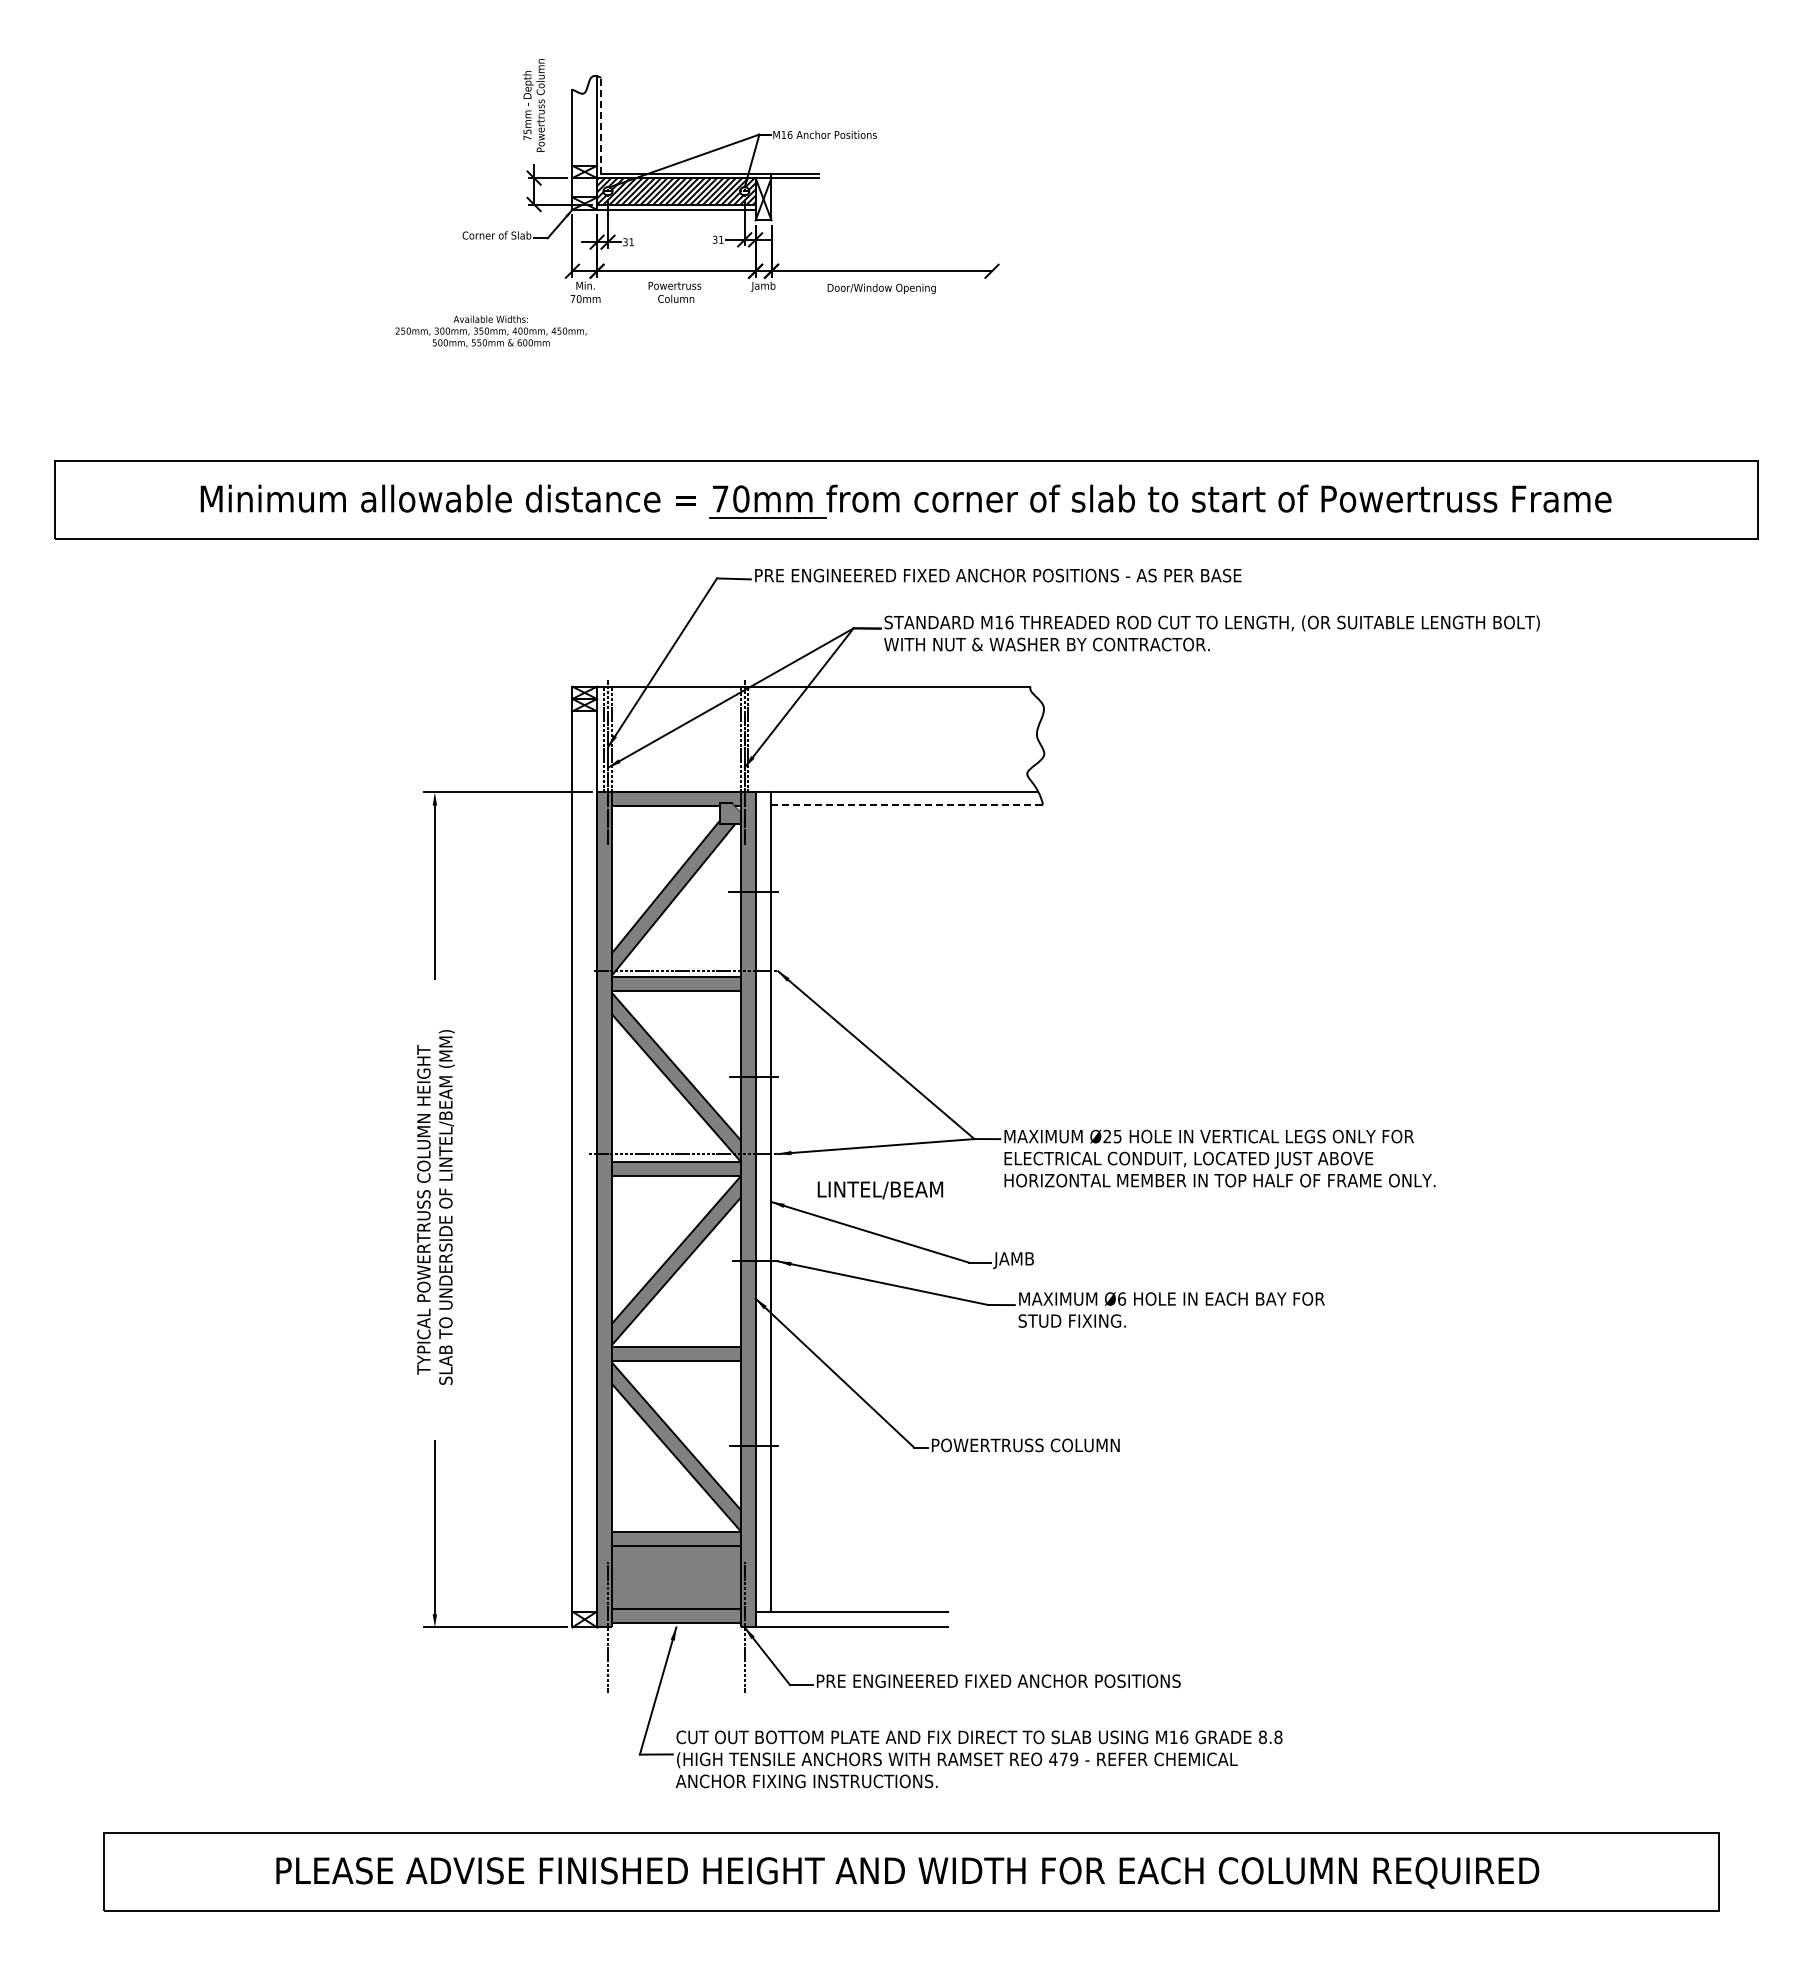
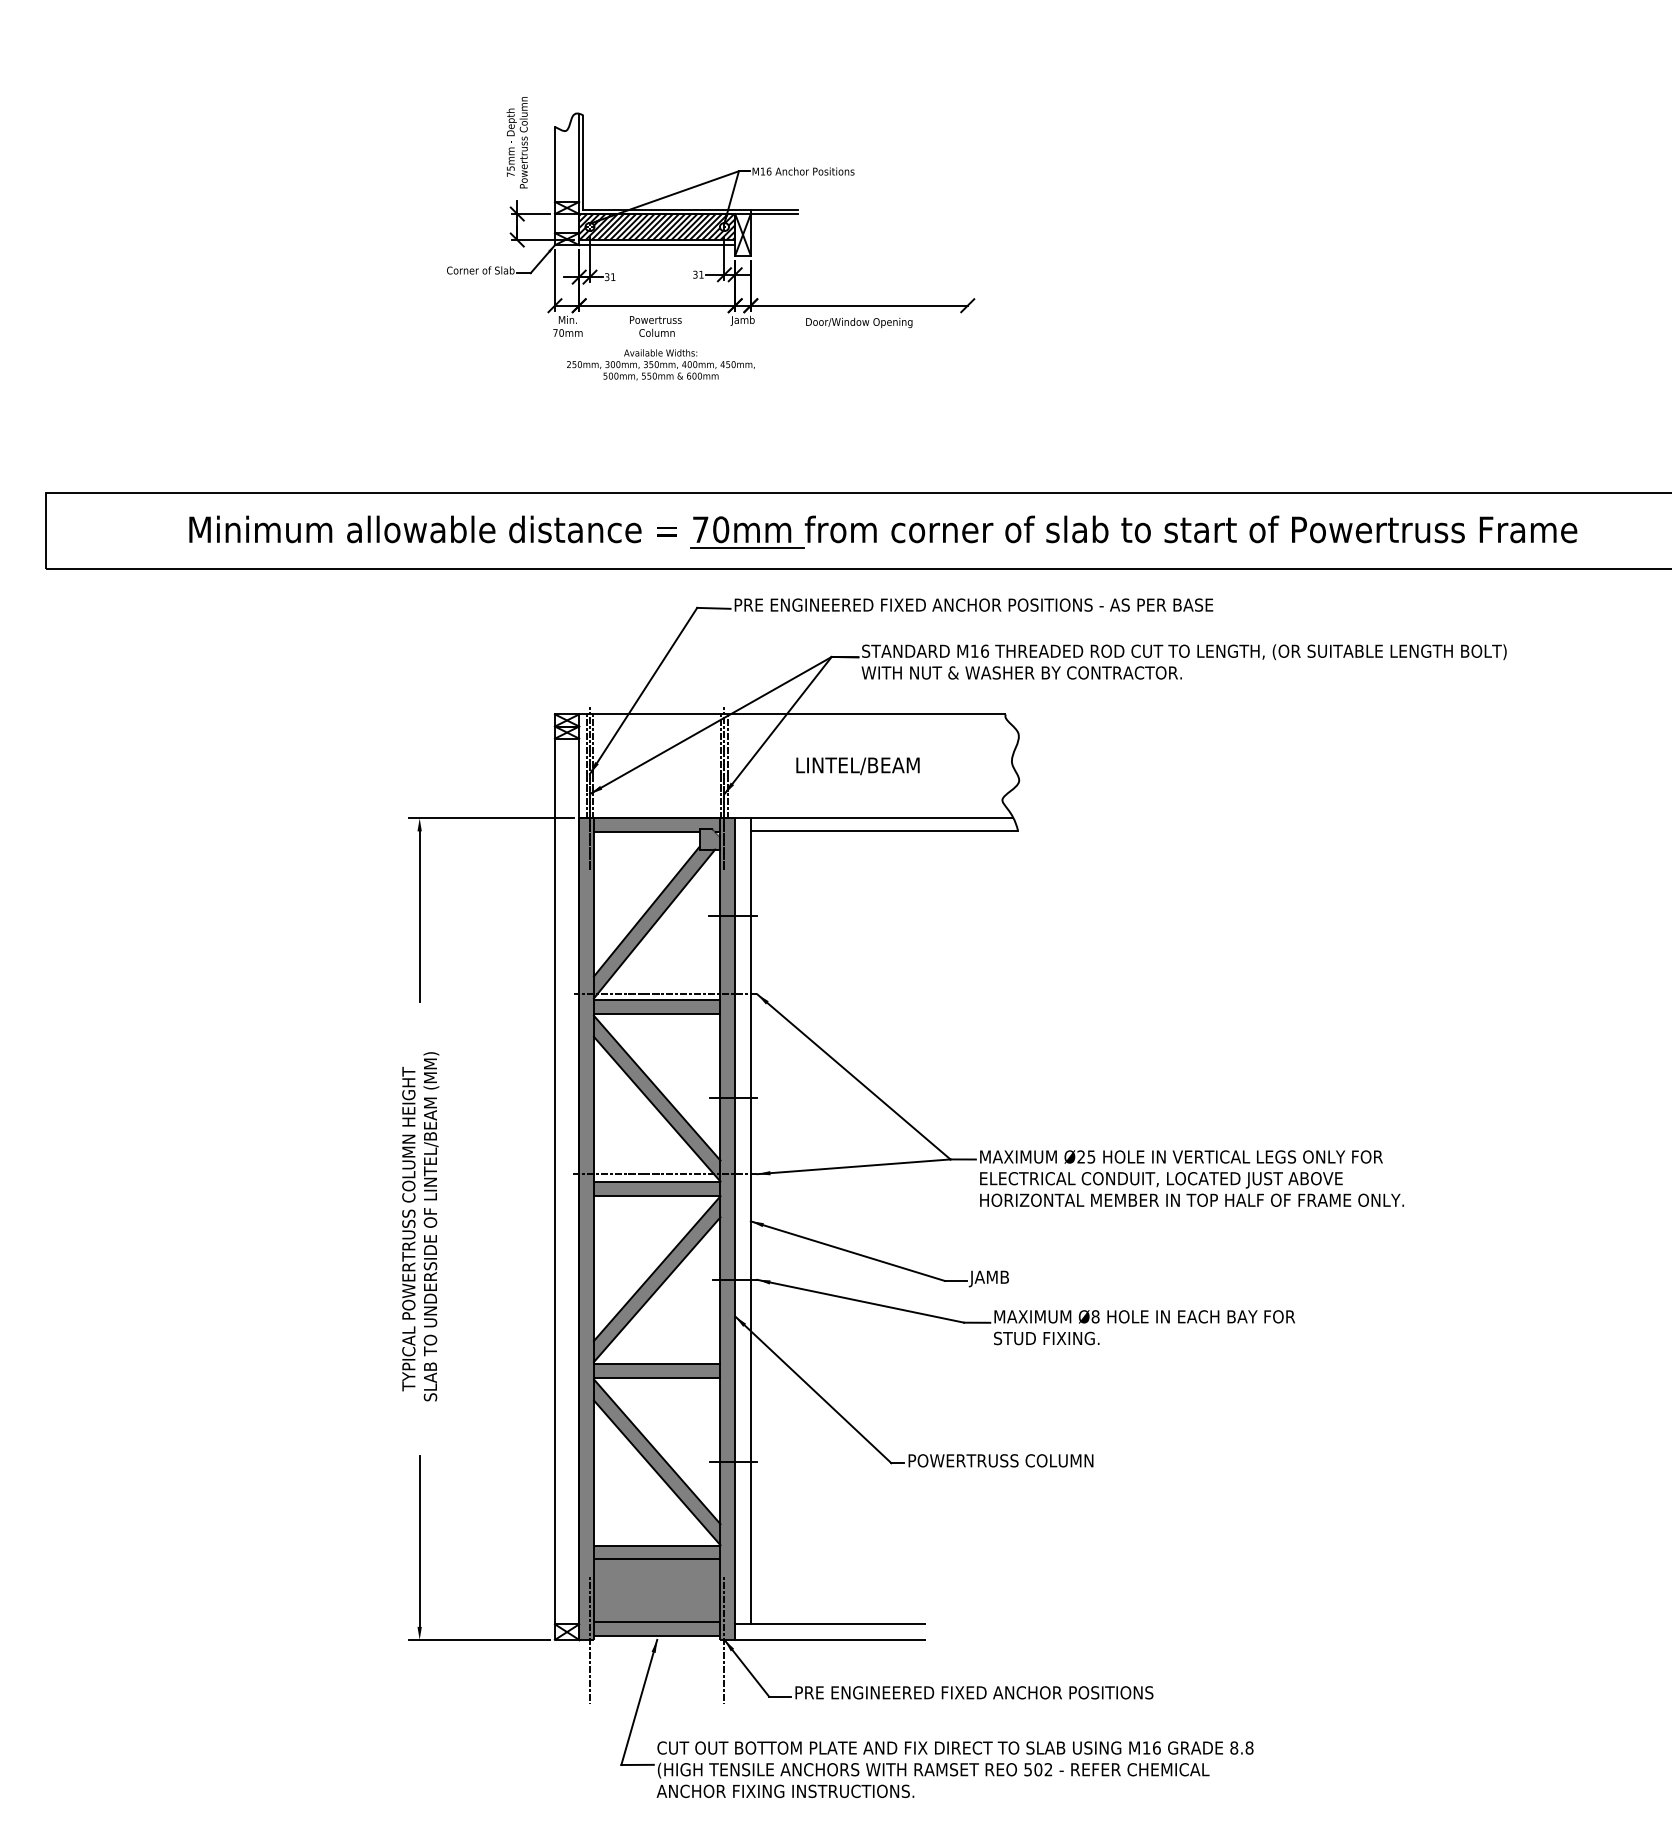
line: (601, 125) -> (583, 162), dashed -> solid
text: (490, 331) -> (660, 364), moved
line: (907, 804) -> (884, 830), dashed -> solid
text: (880, 1190) -> (858, 766), moved
text: (1122, 1298) -> (1096, 1316), Ø6 -> Ø8
text: (1063, 1759) -> (1038, 1769), 479 -> 502

